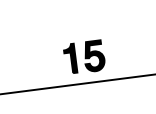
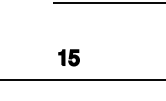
part: (83, 57) -> (68, 57), size x0.6

